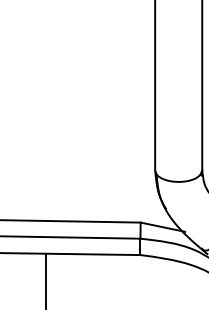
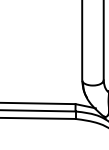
line: (46, 280) -> (32, 130), removed

